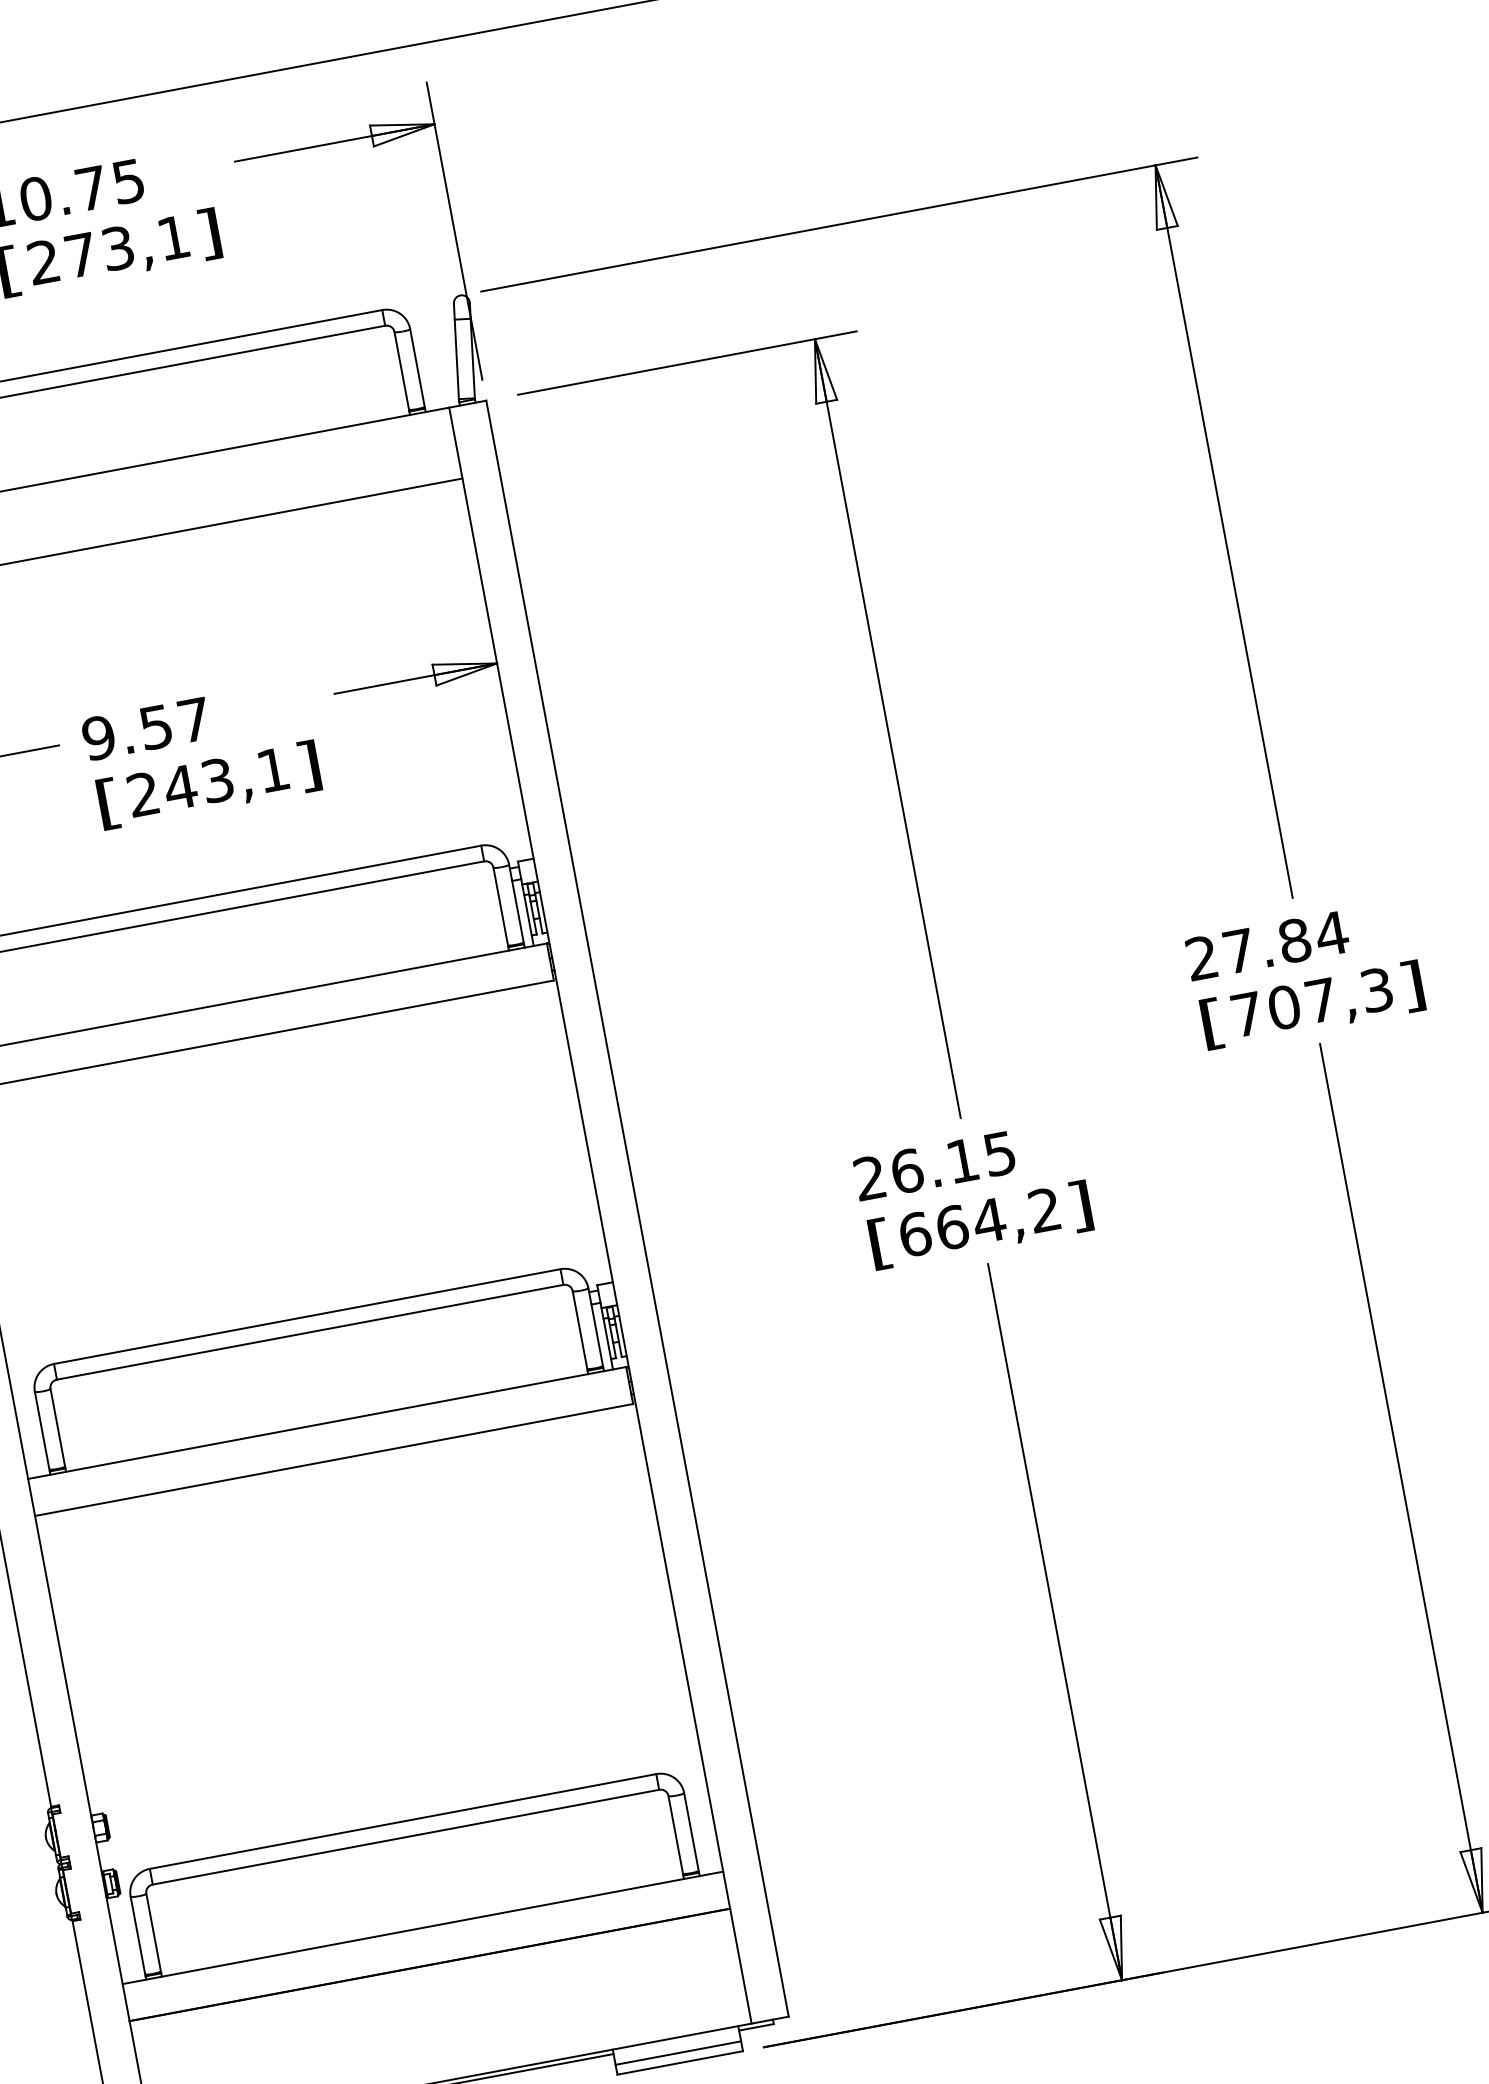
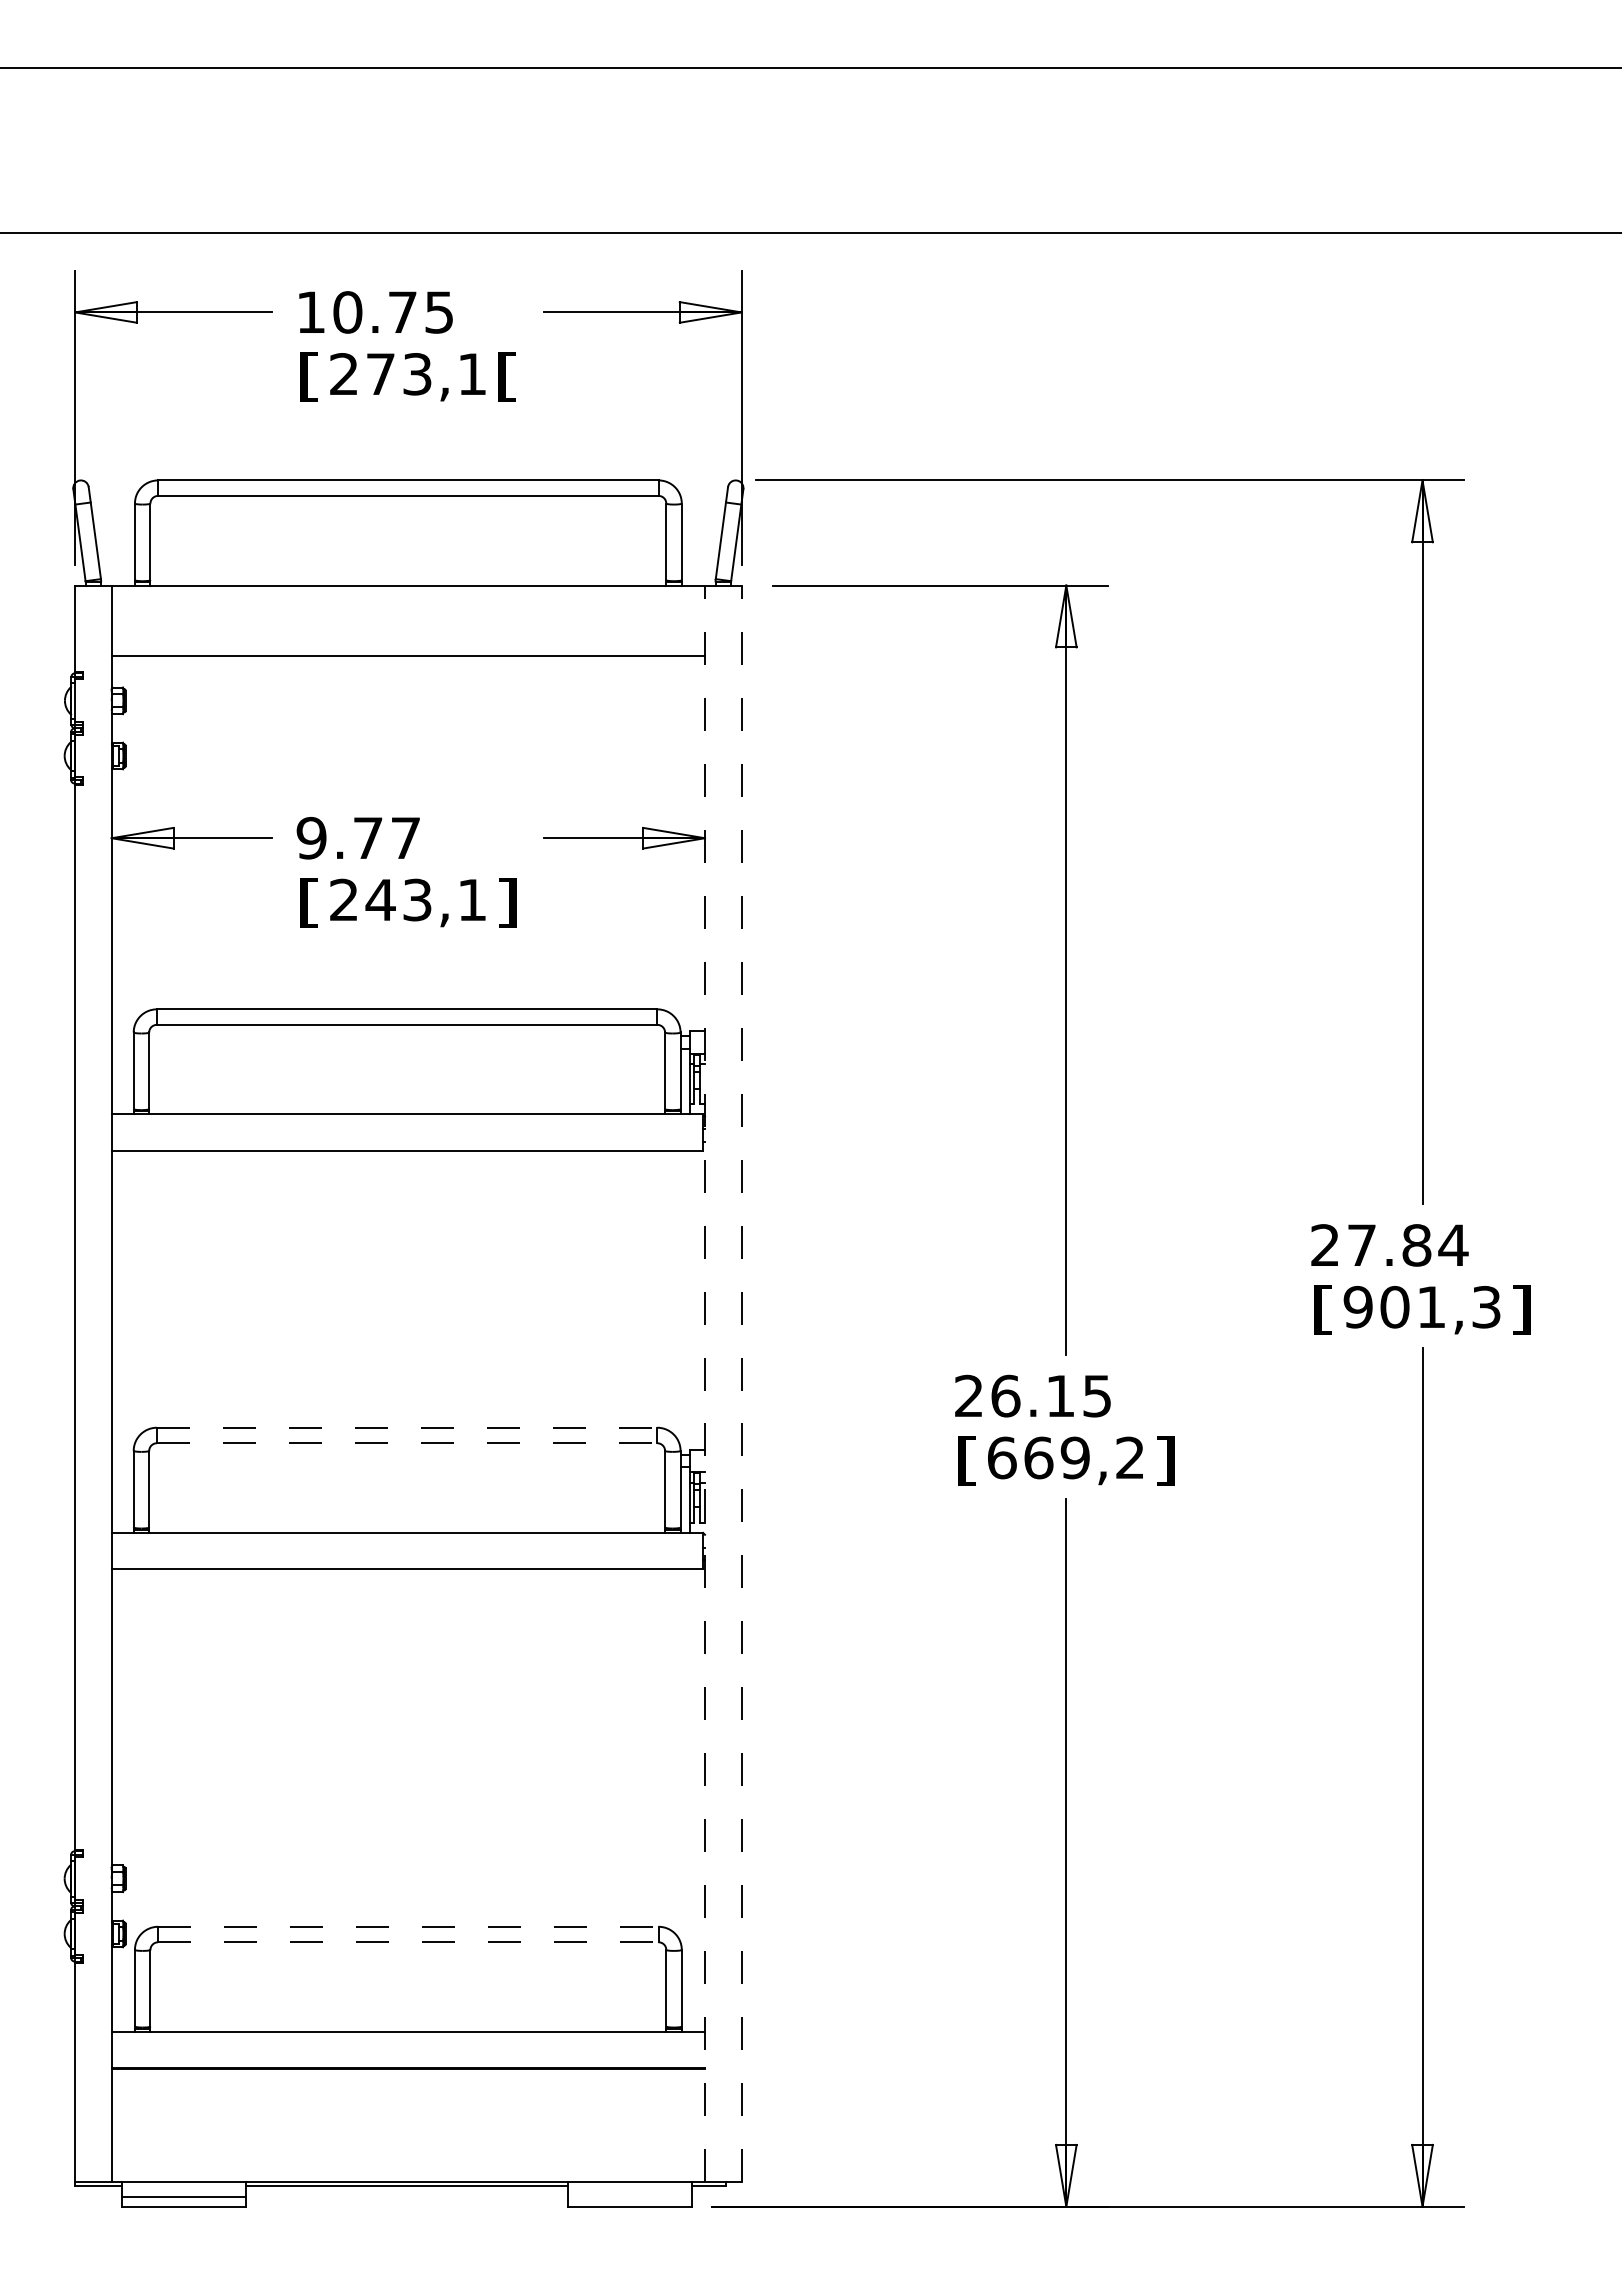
text: (209, 233) -> (507, 376), ] -> [
text: (156, 727) -> (368, 838), 9.57 -> 9.77
text: (1283, 1006) -> (1394, 1306), 707,3 -> 901,3
line: (637, 1208) -> (741, 1383), solid -> dashed
line: (600, 1215) -> (705, 1383), solid -> dashed
text: (989, 1220) -> (1075, 1457), 664,2 -> 669,2
line: (307, 1316) -> (407, 1427), solid -> dashed
line: (310, 1332) -> (407, 1443), solid -> dashed
line: (403, 1821) -> (408, 1926), solid -> dashed
line: (406, 1837) -> (408, 1942), solid -> dashed
line: (678, 2053) -> (629, 2197), removed

